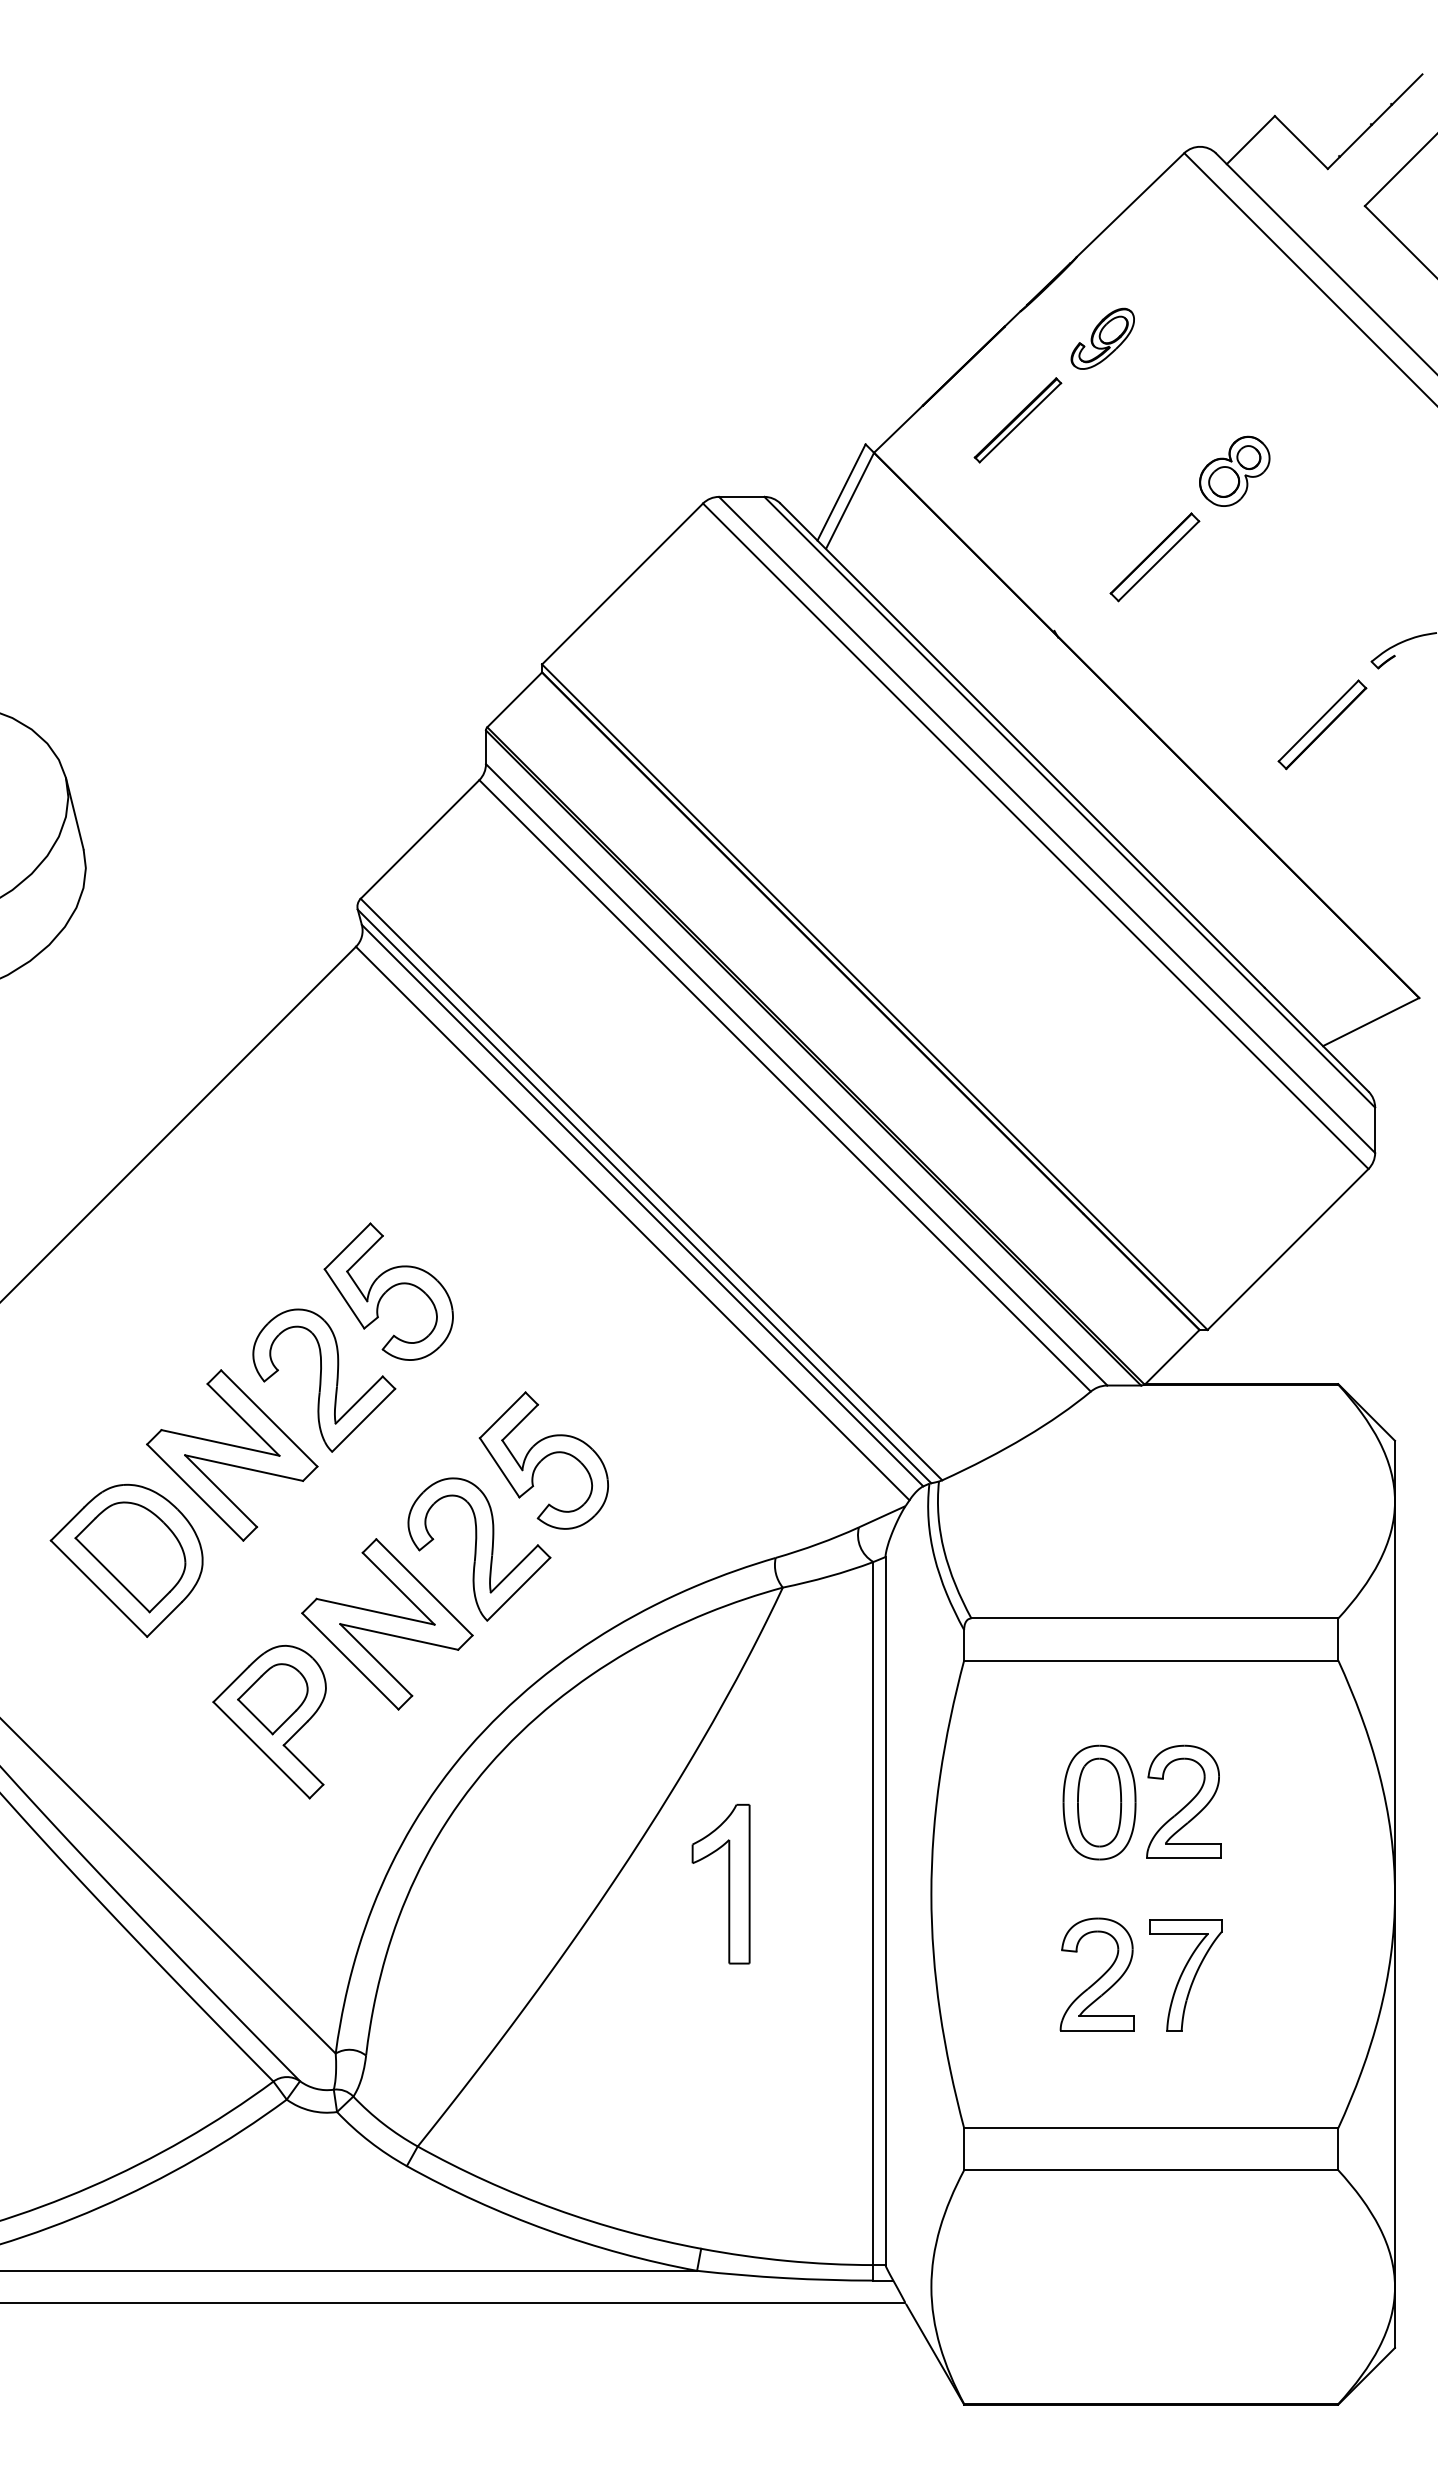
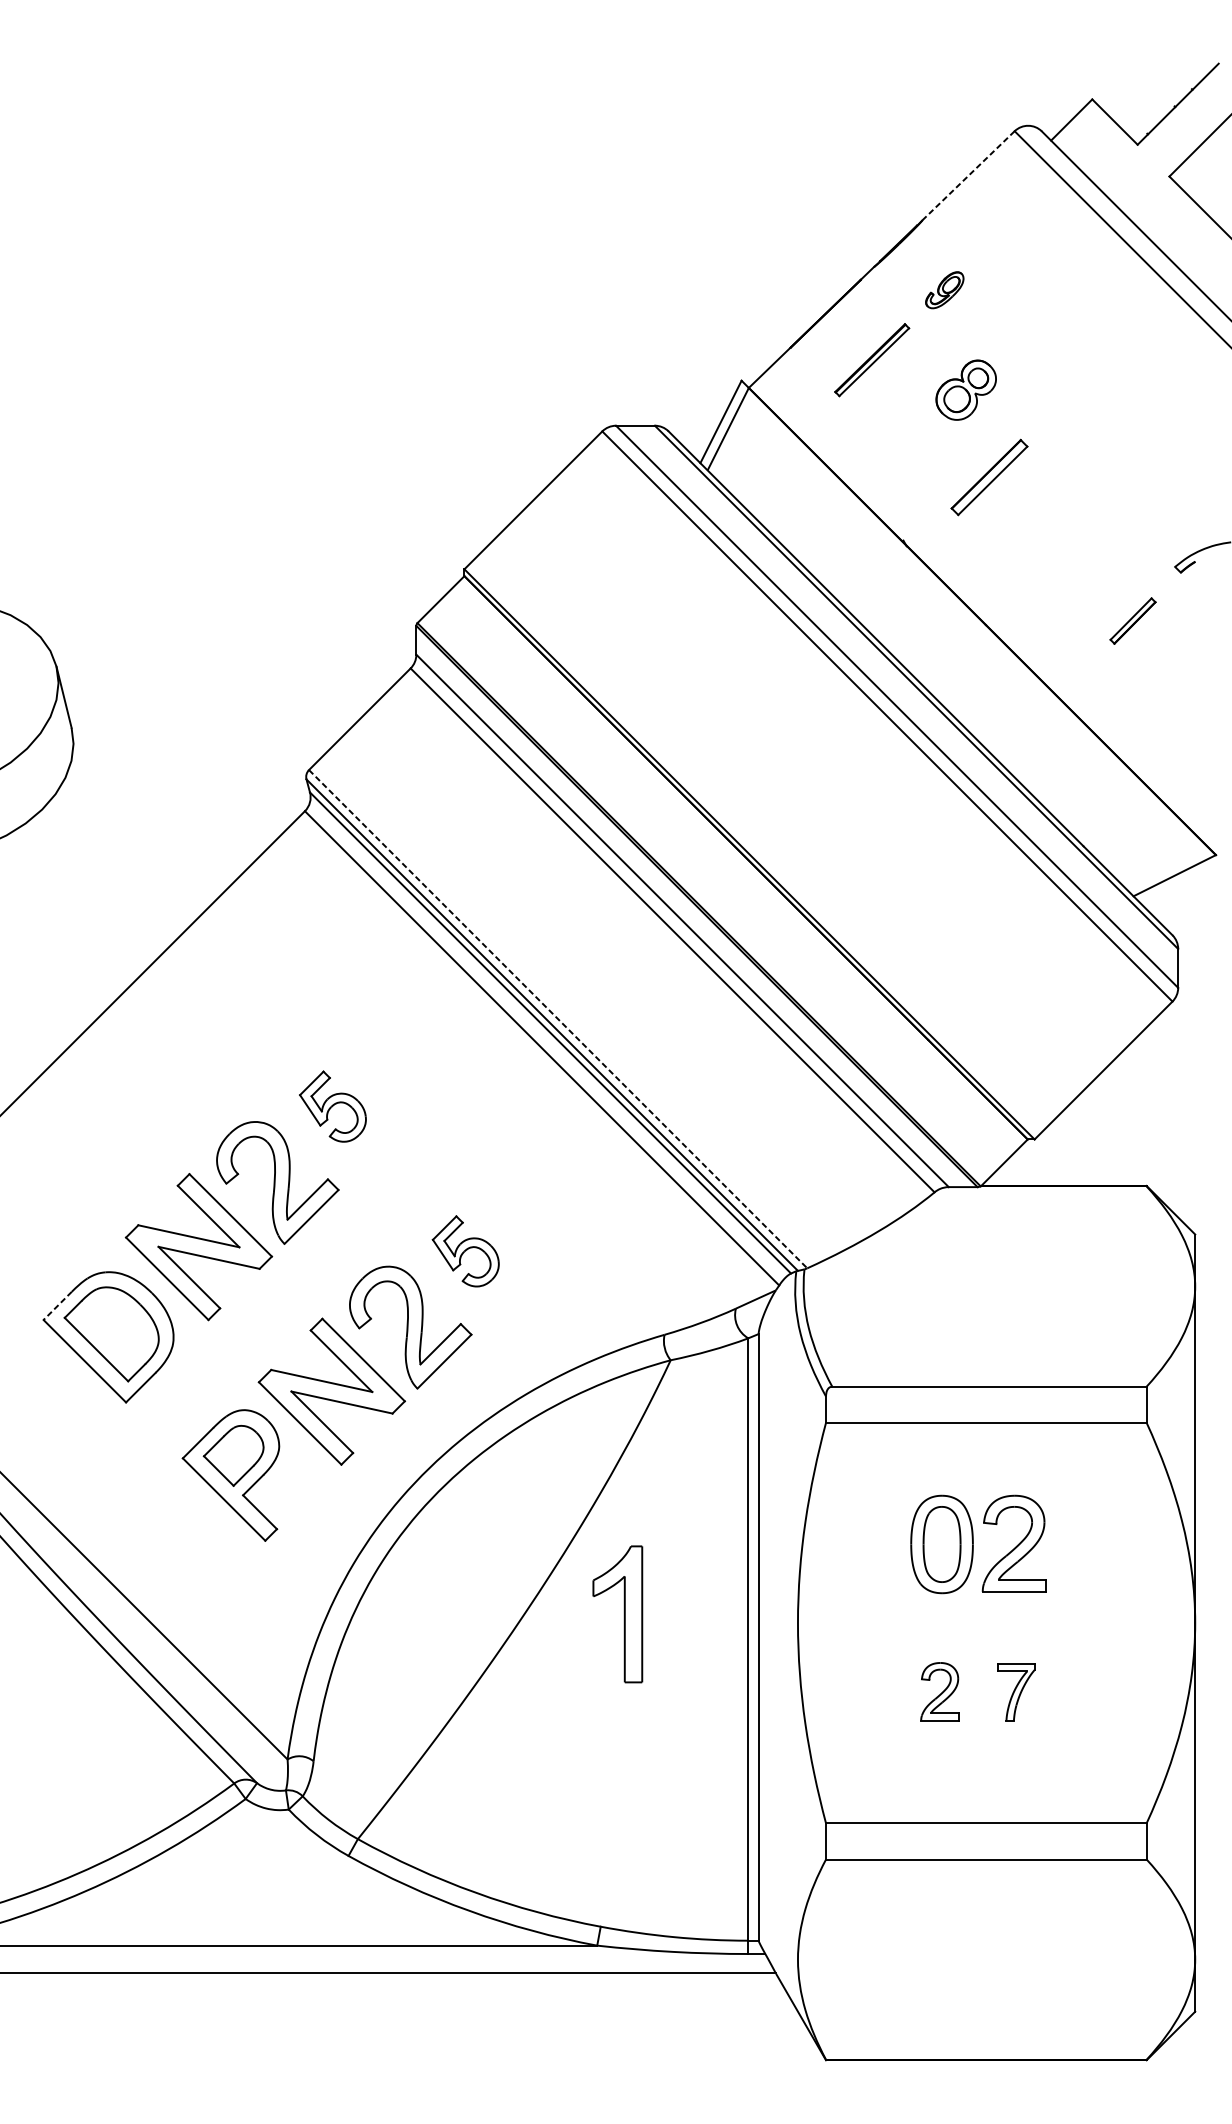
line: (1130, 205) -> (968, 176), solid -> dashed
part: (1102, 338) -> (944, 290), size x0.7
part: (1234, 470) -> (966, 389), moved
part: (1322, 724) -> (1133, 620), size x0.6
line: (651, 1189) -> (558, 1019), solid -> dashed
part: (388, 1291) -> (332, 1106), size x0.6
part: (543, 1460) -> (465, 1251), size x0.6
line: (67, 1524) -> (57, 1306), solid -> dashed
part: (1096, 1974) -> (939, 1691), size x0.6
part: (1185, 1975) -> (1015, 1692), size x0.6

